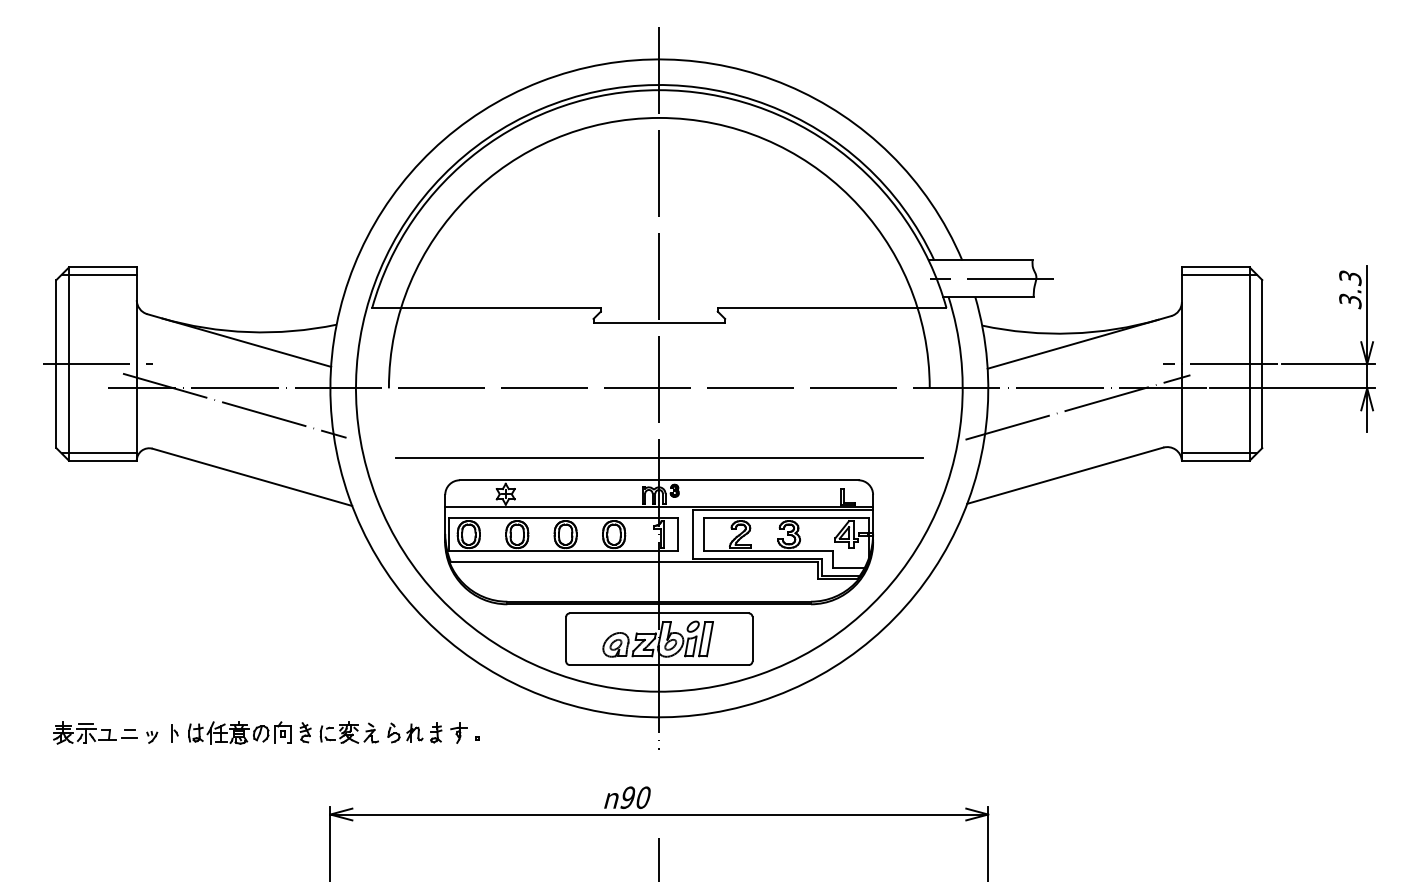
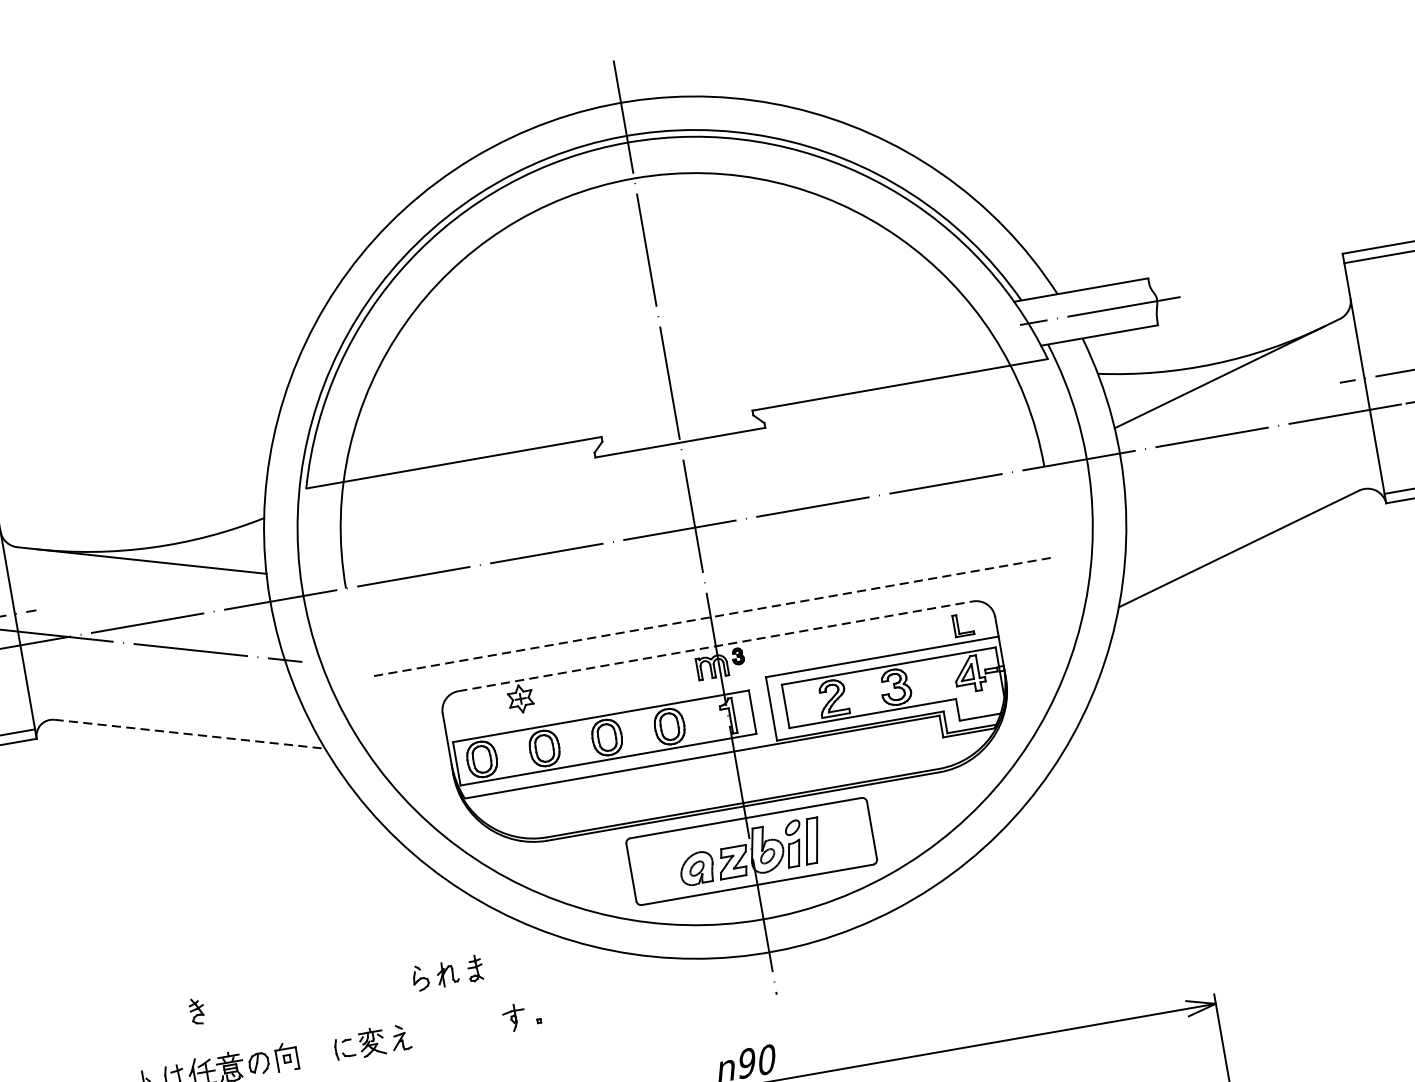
line: (1077, 407) -> (1239, 458), removed
line: (658, 457) -> (709, 617), solid -> dashed
line: (252, 477) -> (189, 734), solid -> dashed
line: (659, 480) -> (716, 646), solid -> dashed
line: (659, 507) -> (722, 681), removed
part: (305, 732) -> (196, 1011), moved
part: (414, 732) -> (447, 972), moved

